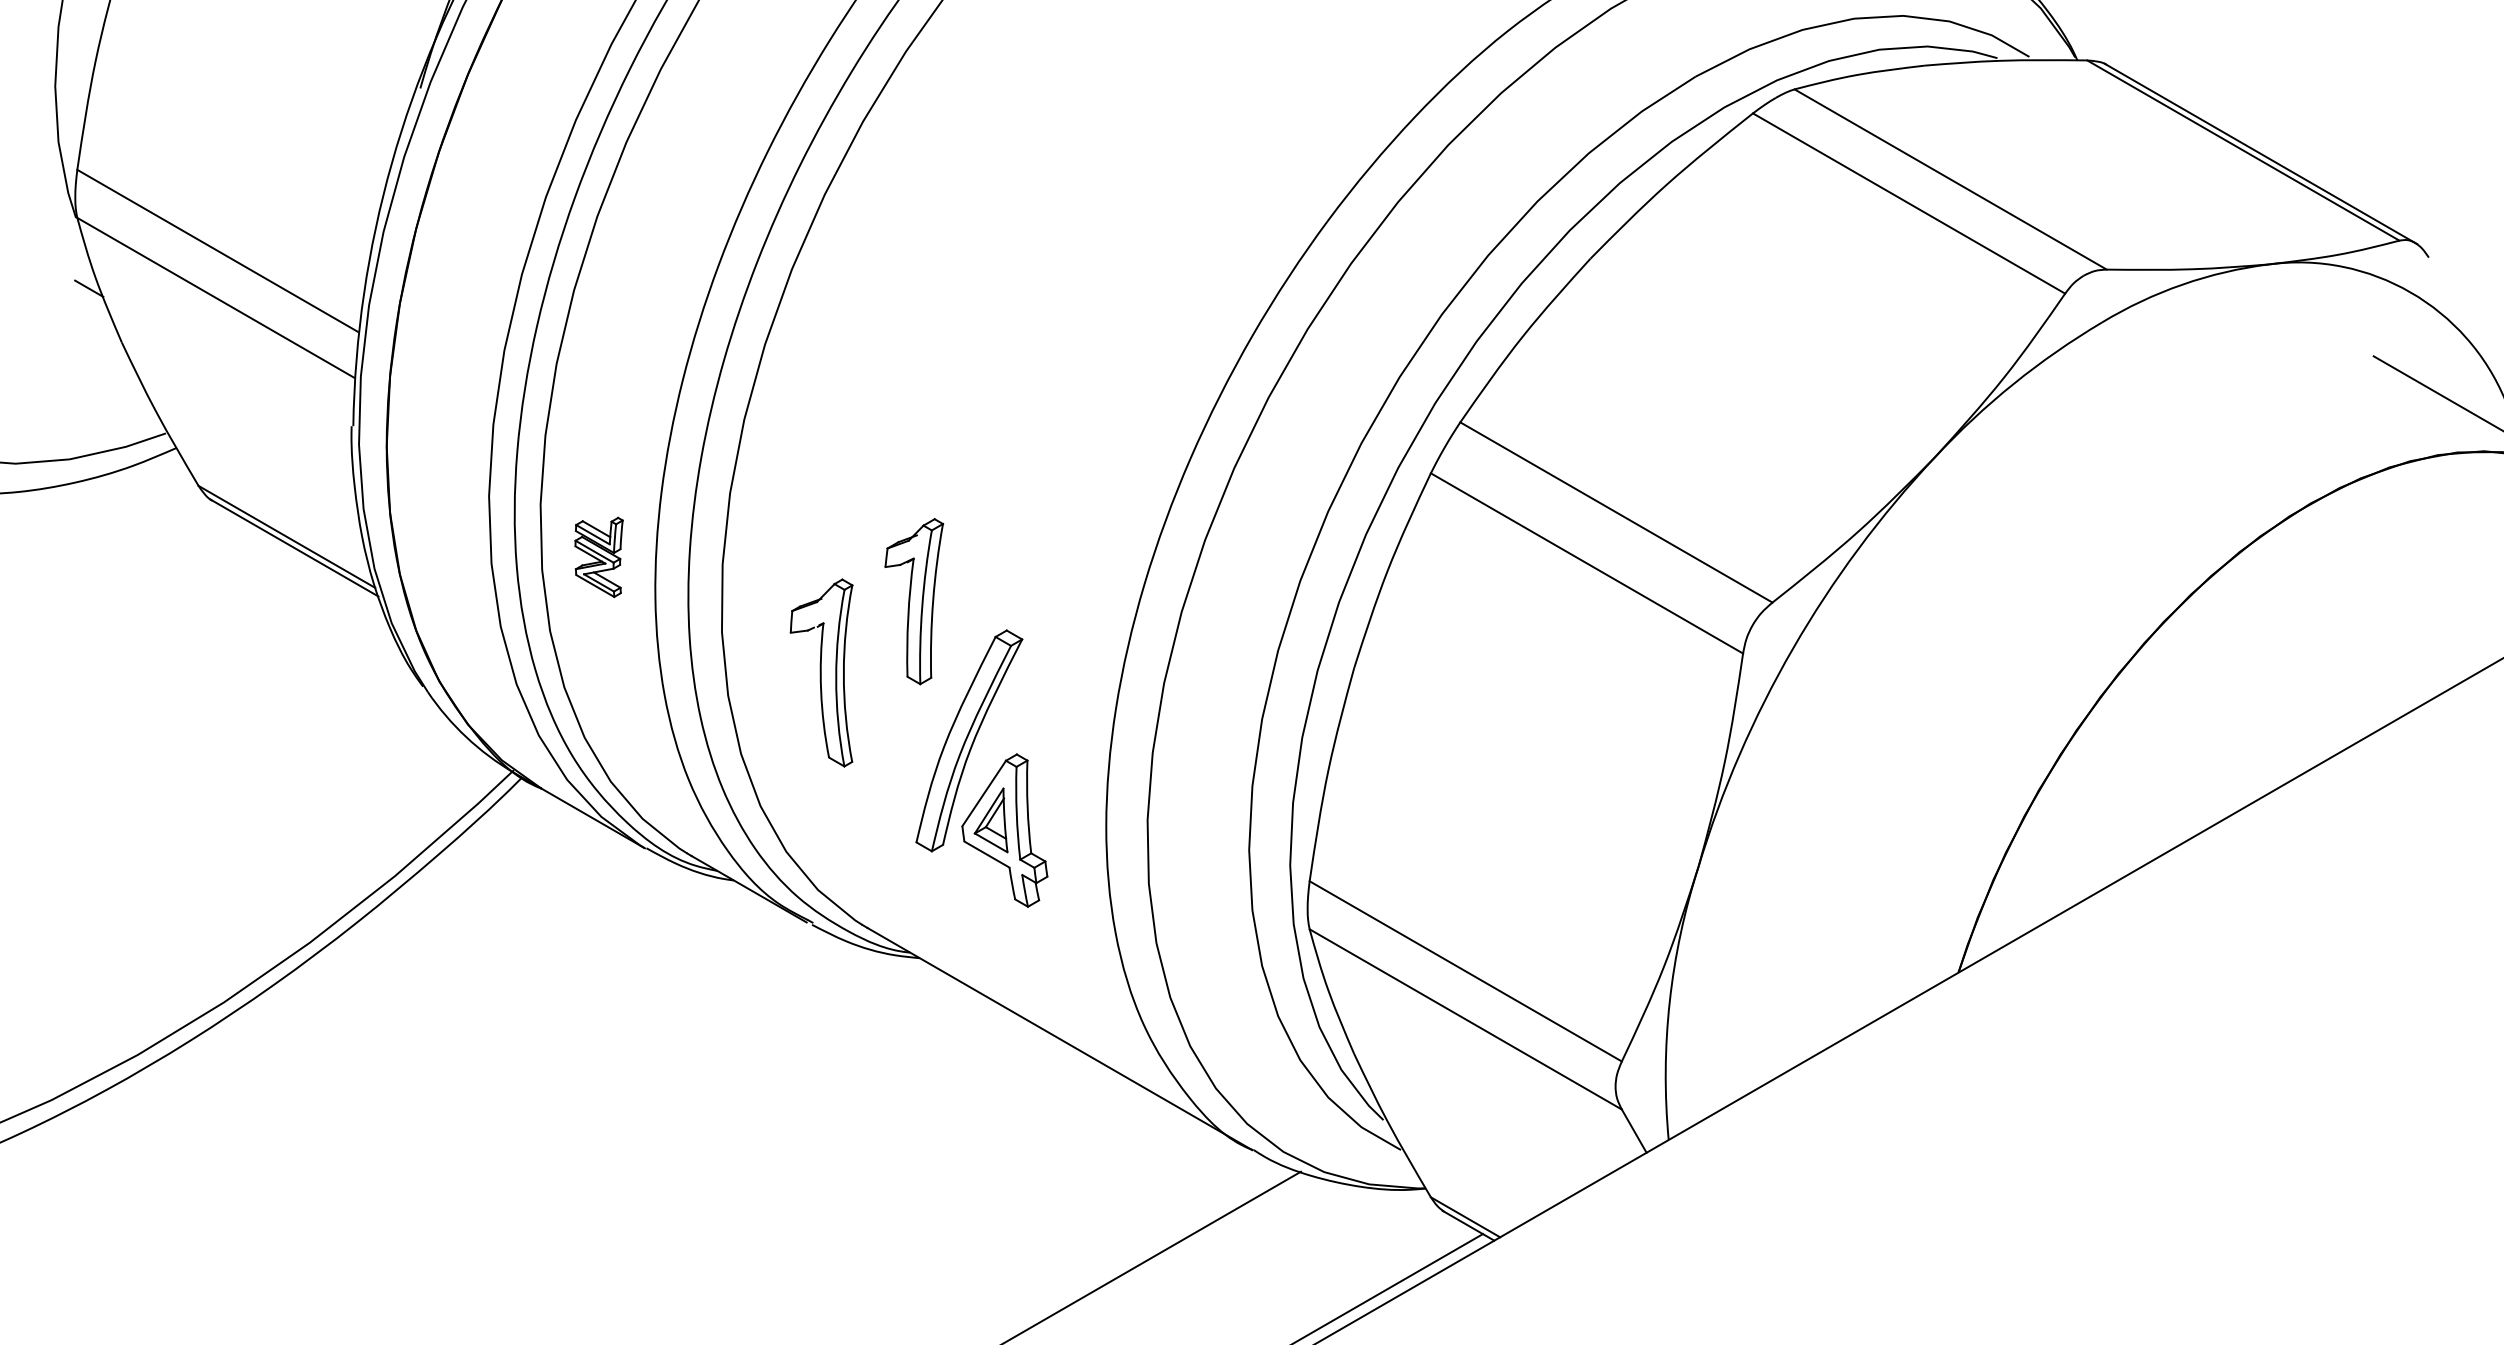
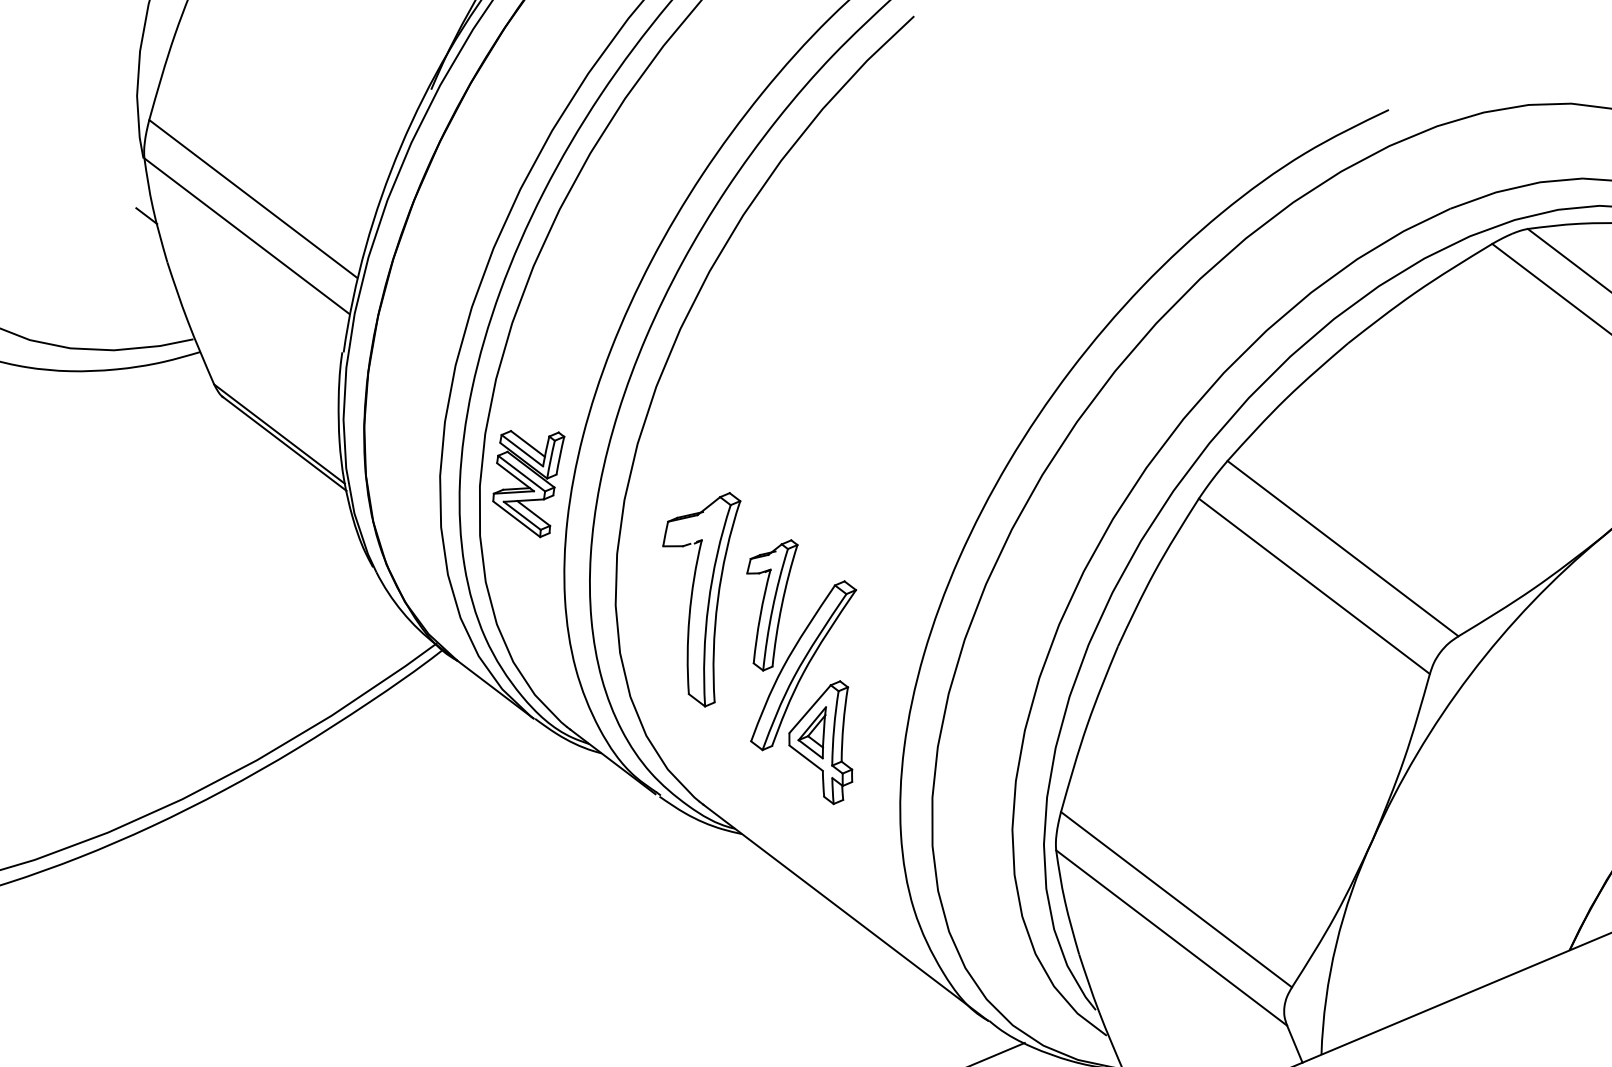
part: (598, 557) -> (526, 481), size x1.67
part: (913, 601) -> (766, 603), moved
part: (821, 672) -> (692, 596), size x1.43

